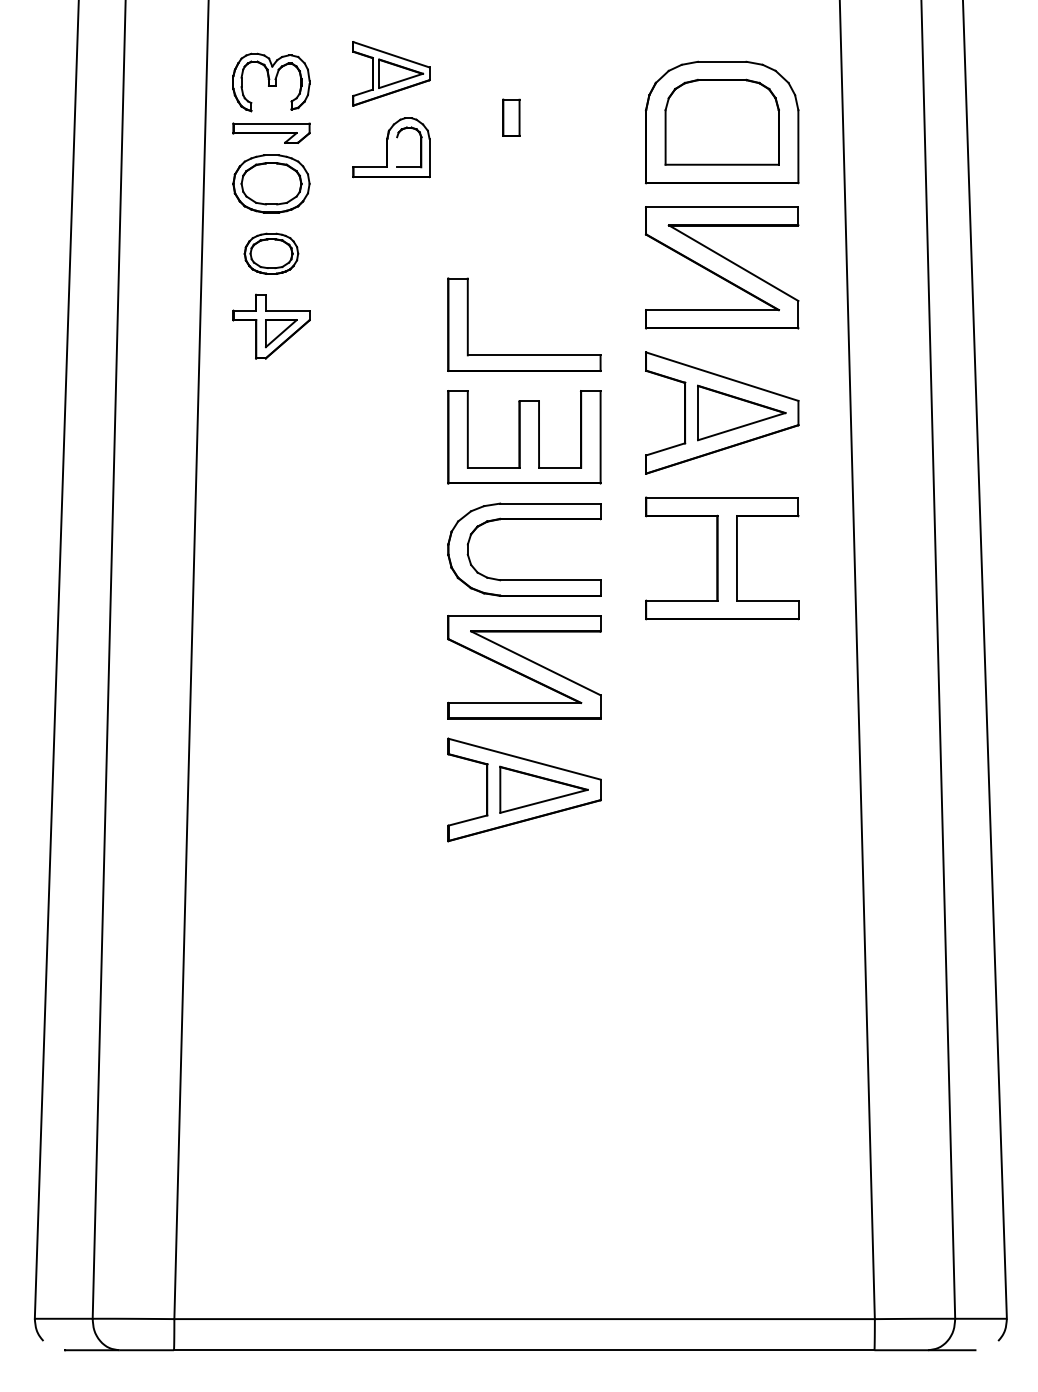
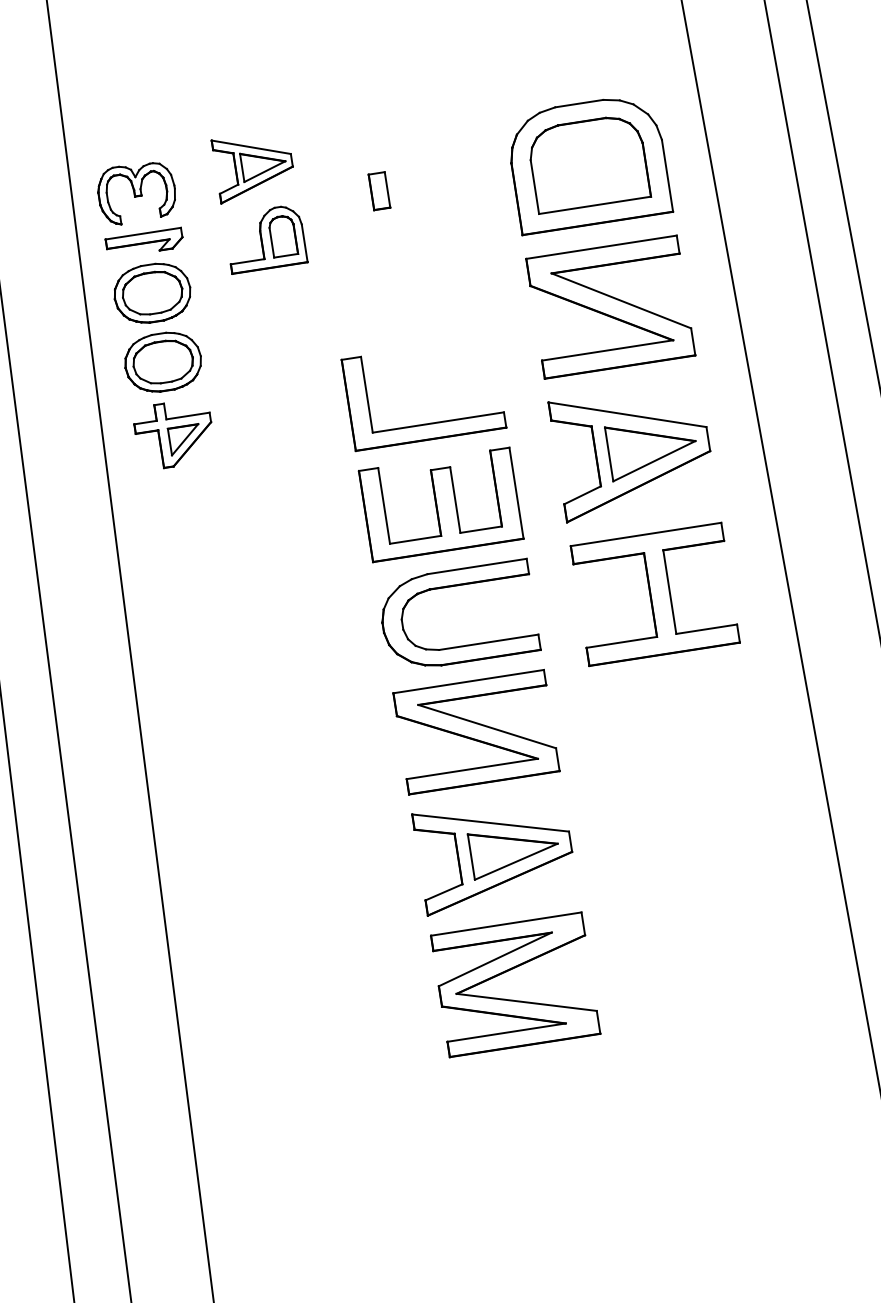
line: (397, 152) -> (272, 242), added
part: (271, 253) -> (163, 362), size x1.43
part: (520, 908) -> (509, 971), added

